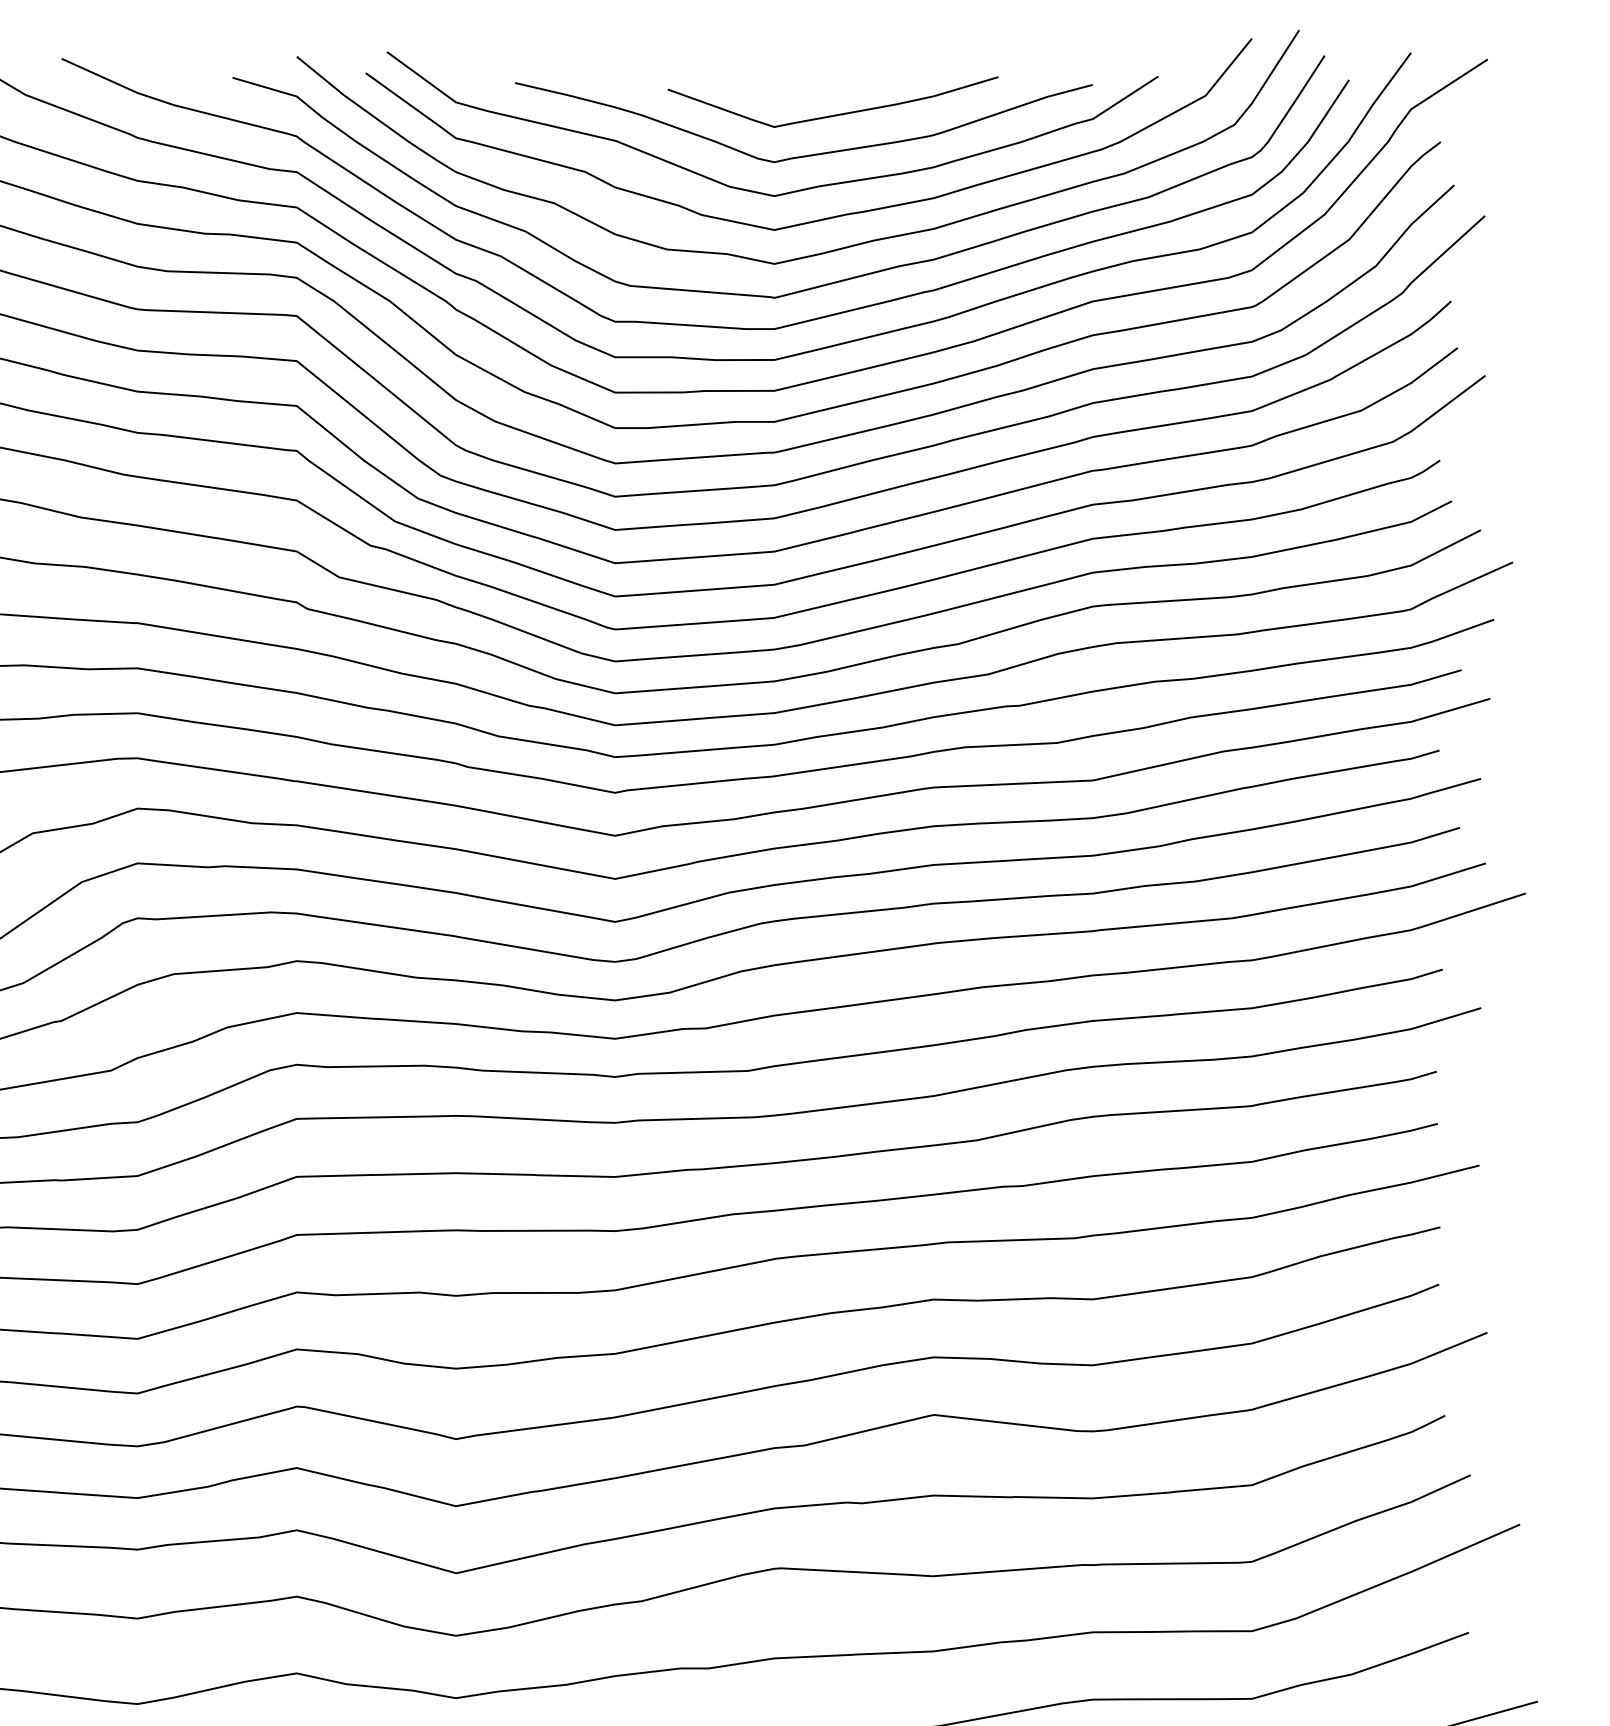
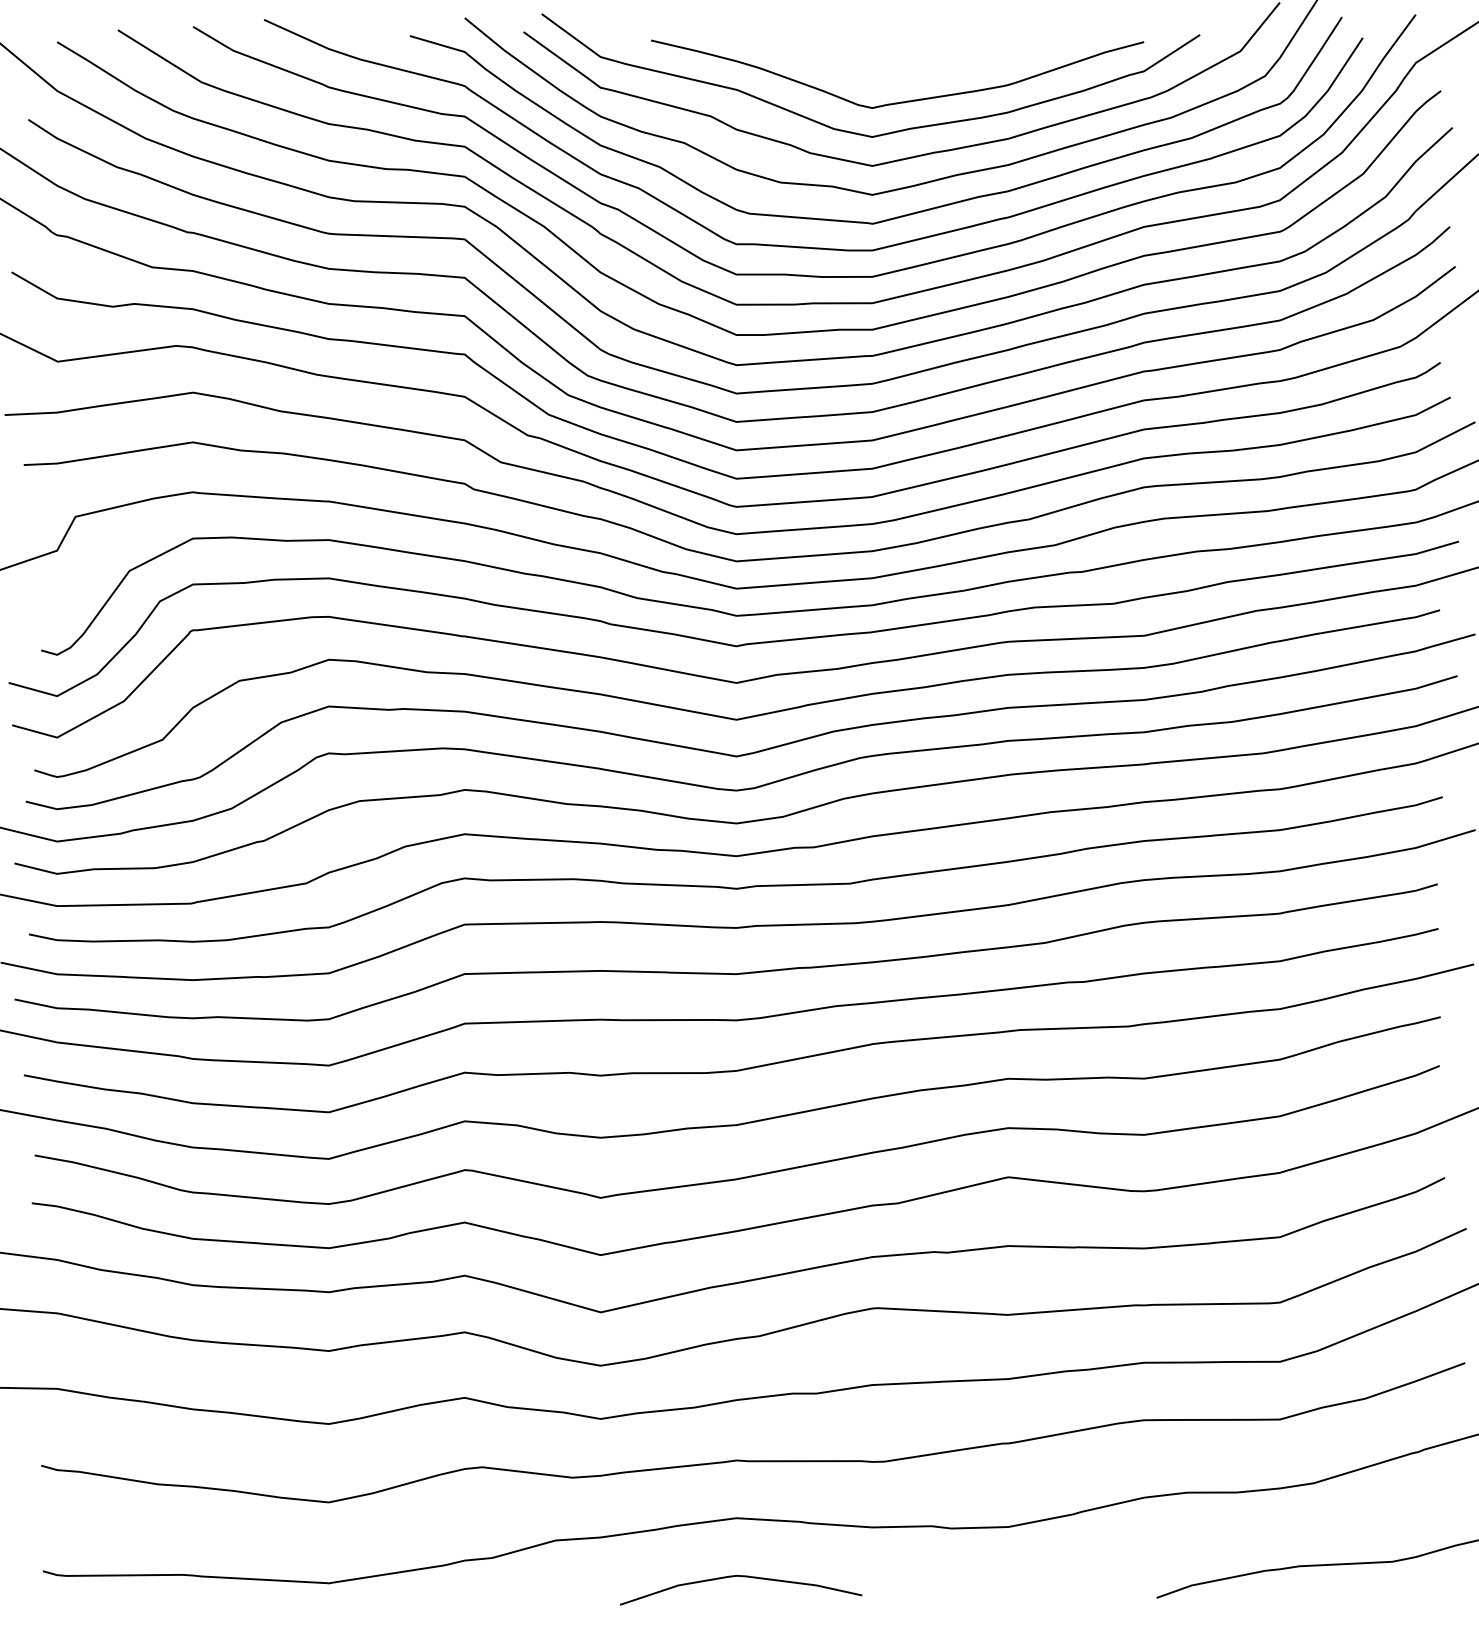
curve: (833, 114) -> (922, 67), removed

